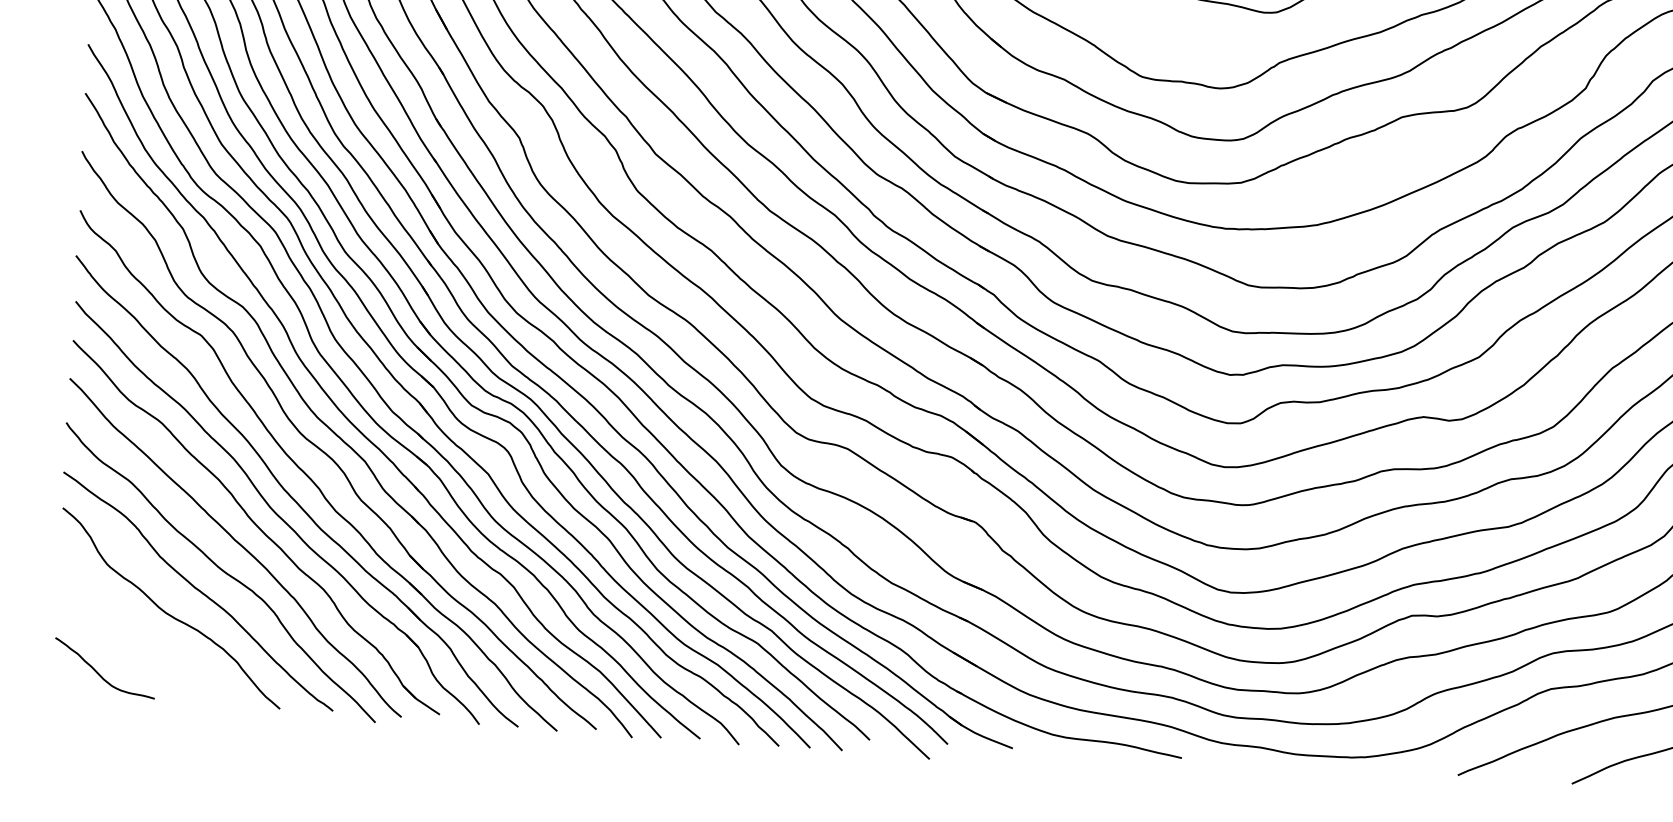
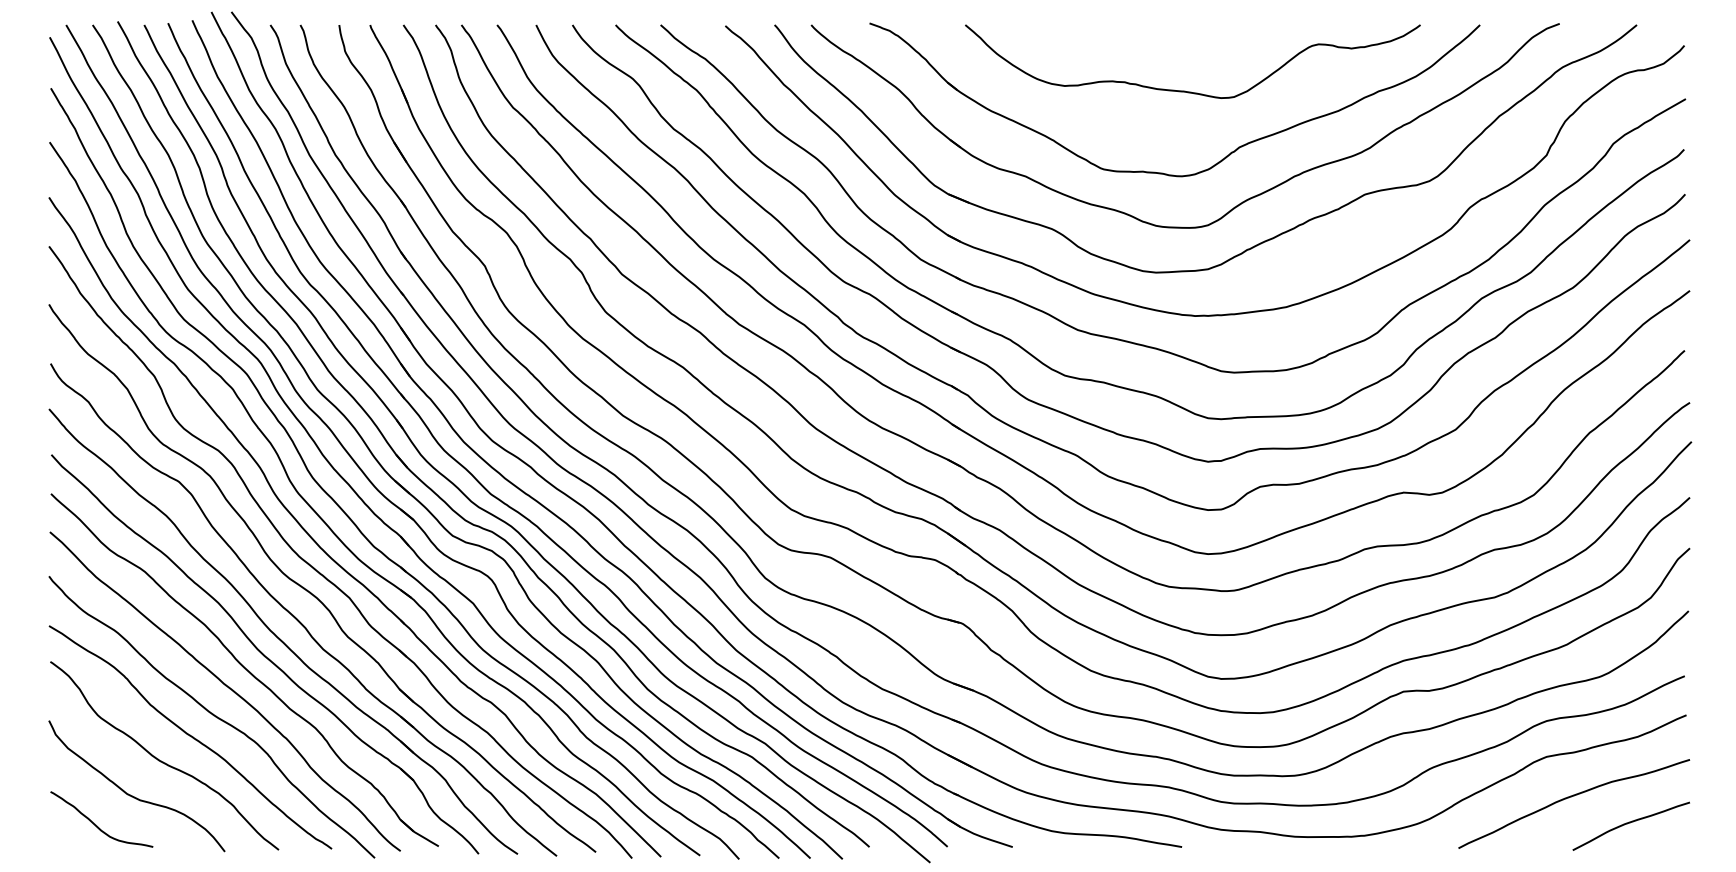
curve: (137, 646) -> (132, 795), added

